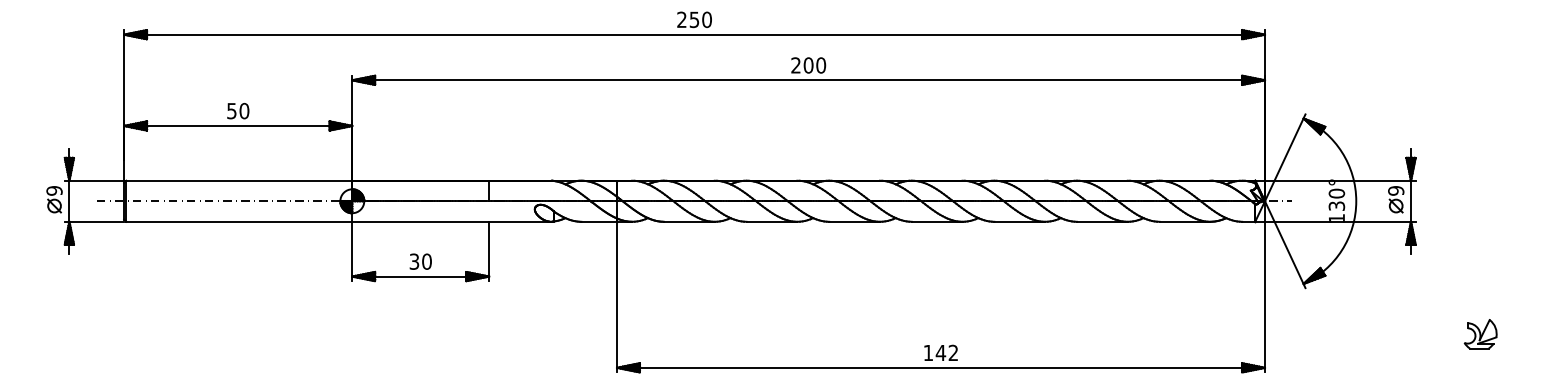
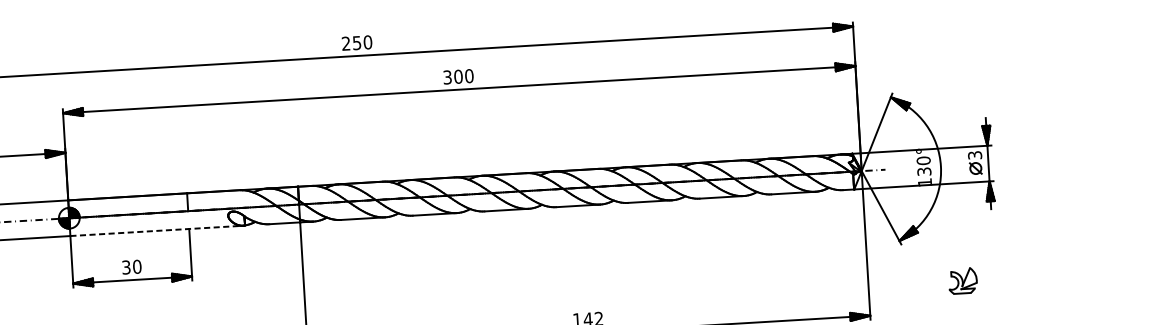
text: (795, 65) -> (447, 77), 200 -> 300
text: (1396, 190) -> (975, 155), 9 -> 3
line: (452, 221) -> (157, 230), solid -> dashed
part: (1480, 334) -> (962, 281), moved

